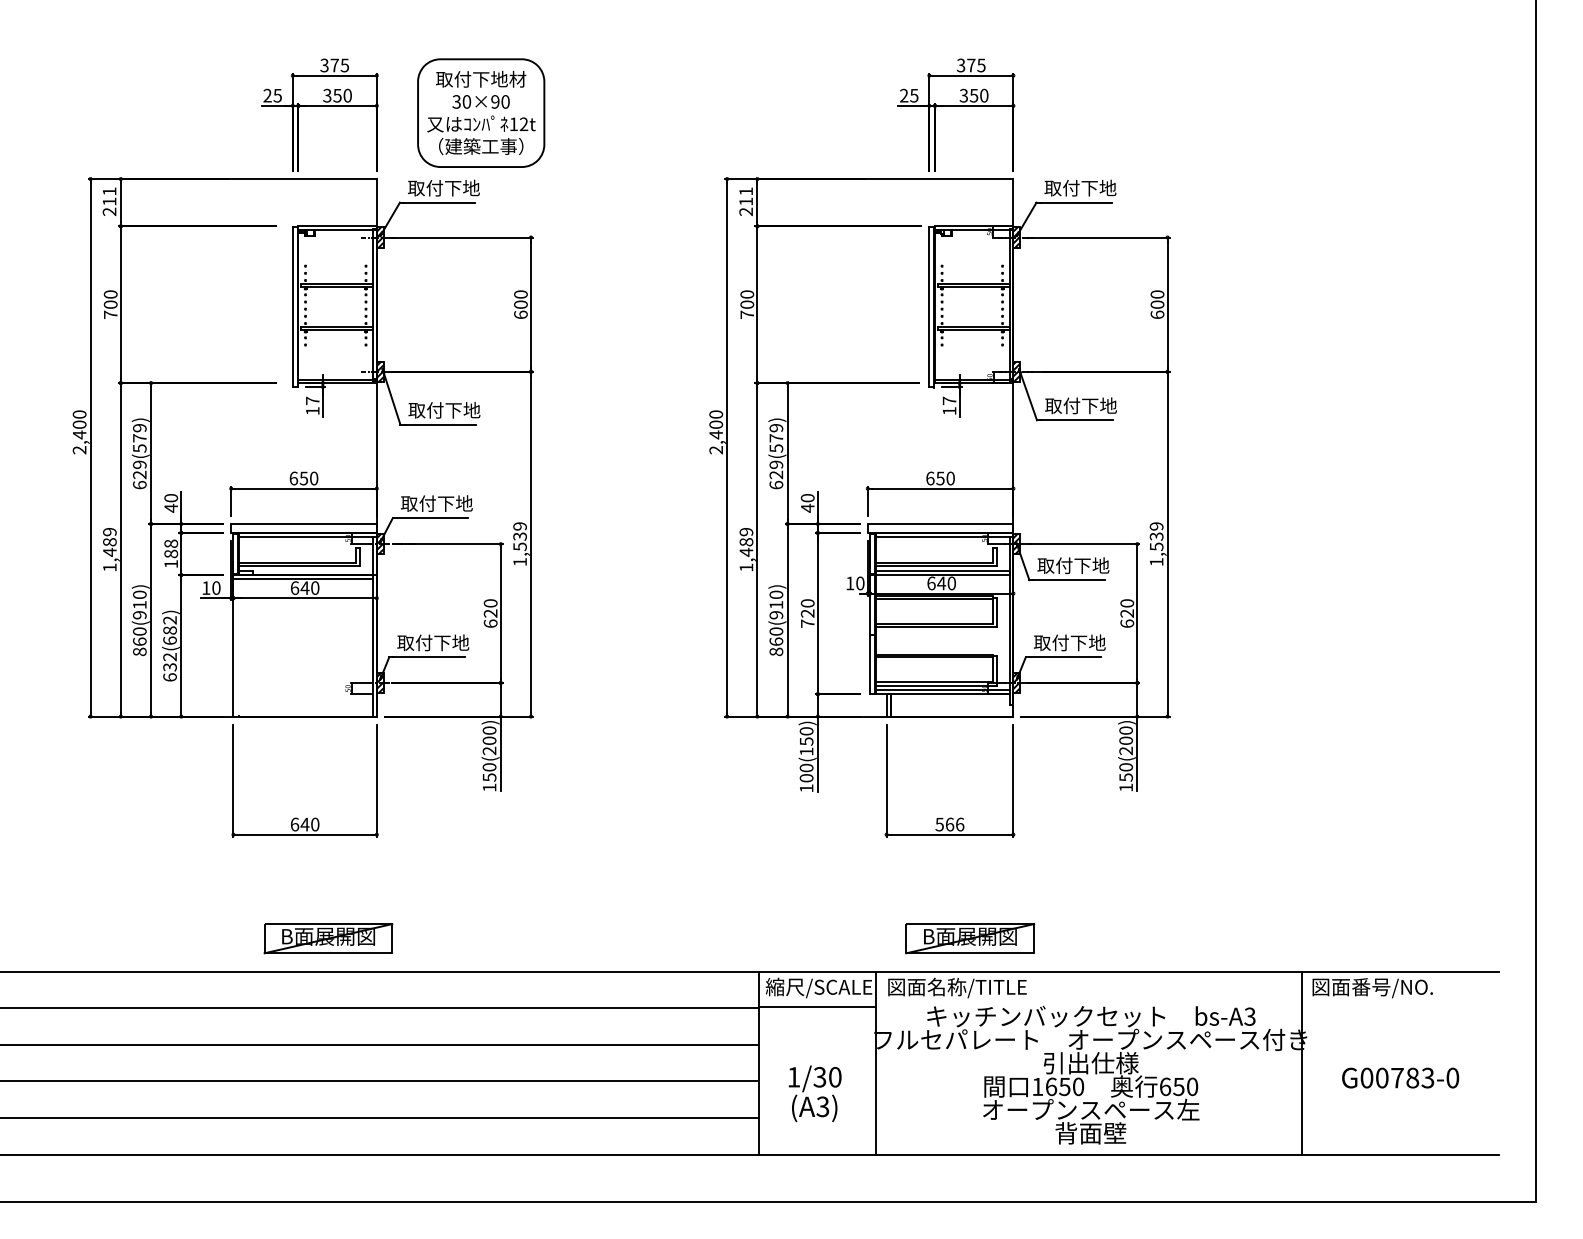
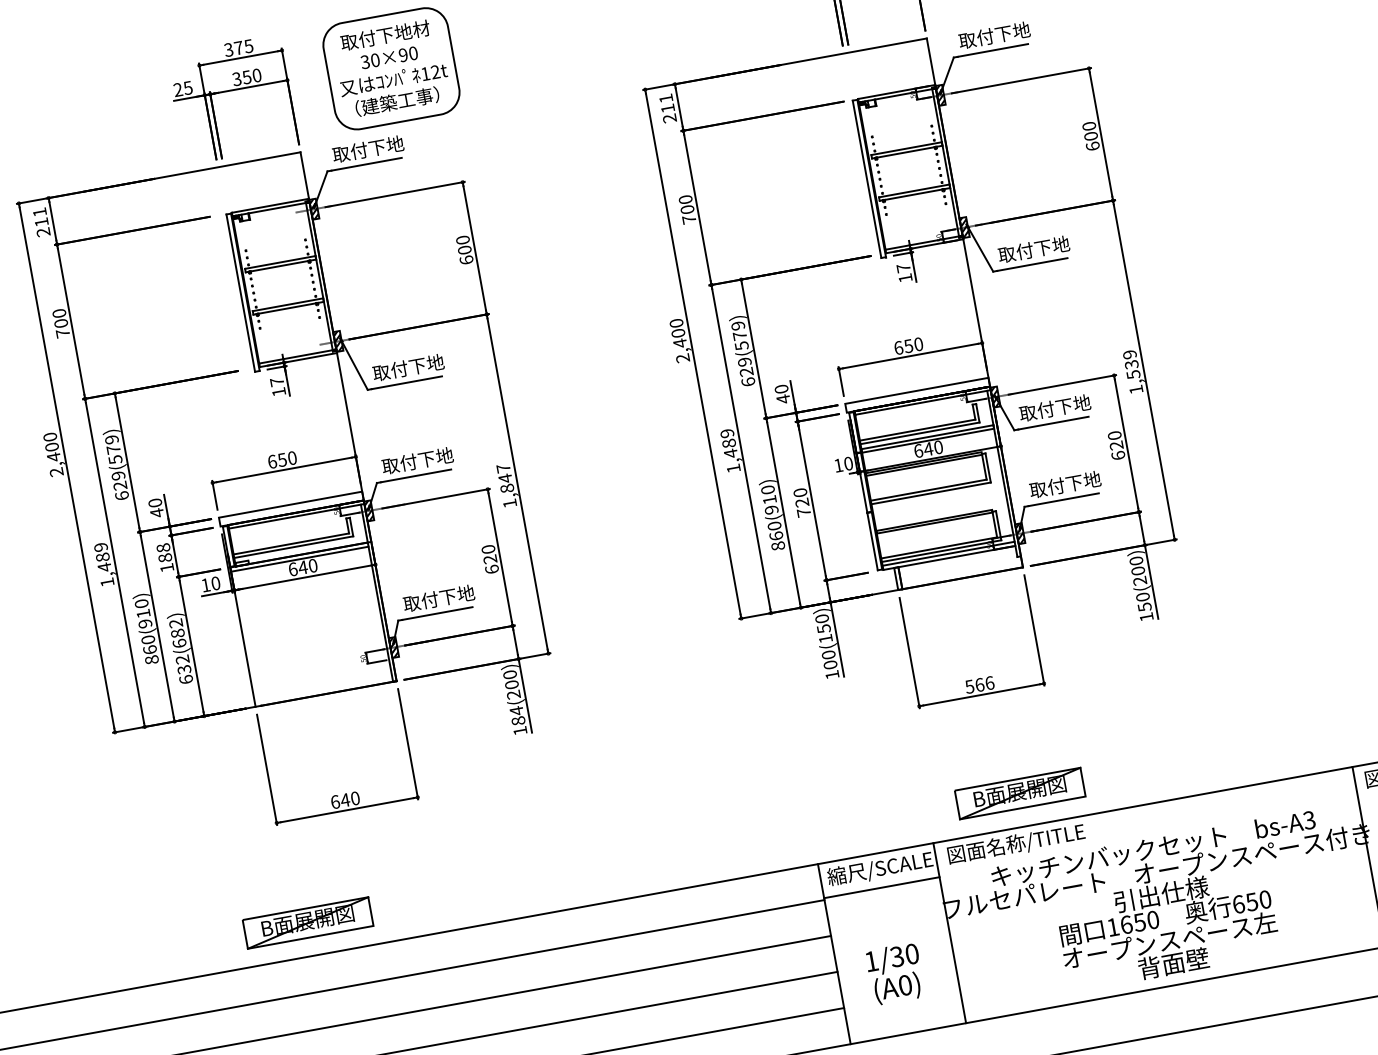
text: (519, 536) -> (504, 478), 1,539 -> 1,847
text: (489, 771) -> (517, 715), 150(200) -> 184(200)
part: (328, 938) -> (308, 922), moved
text: (822, 1106) -> (904, 985), (A3) -> (A0)

